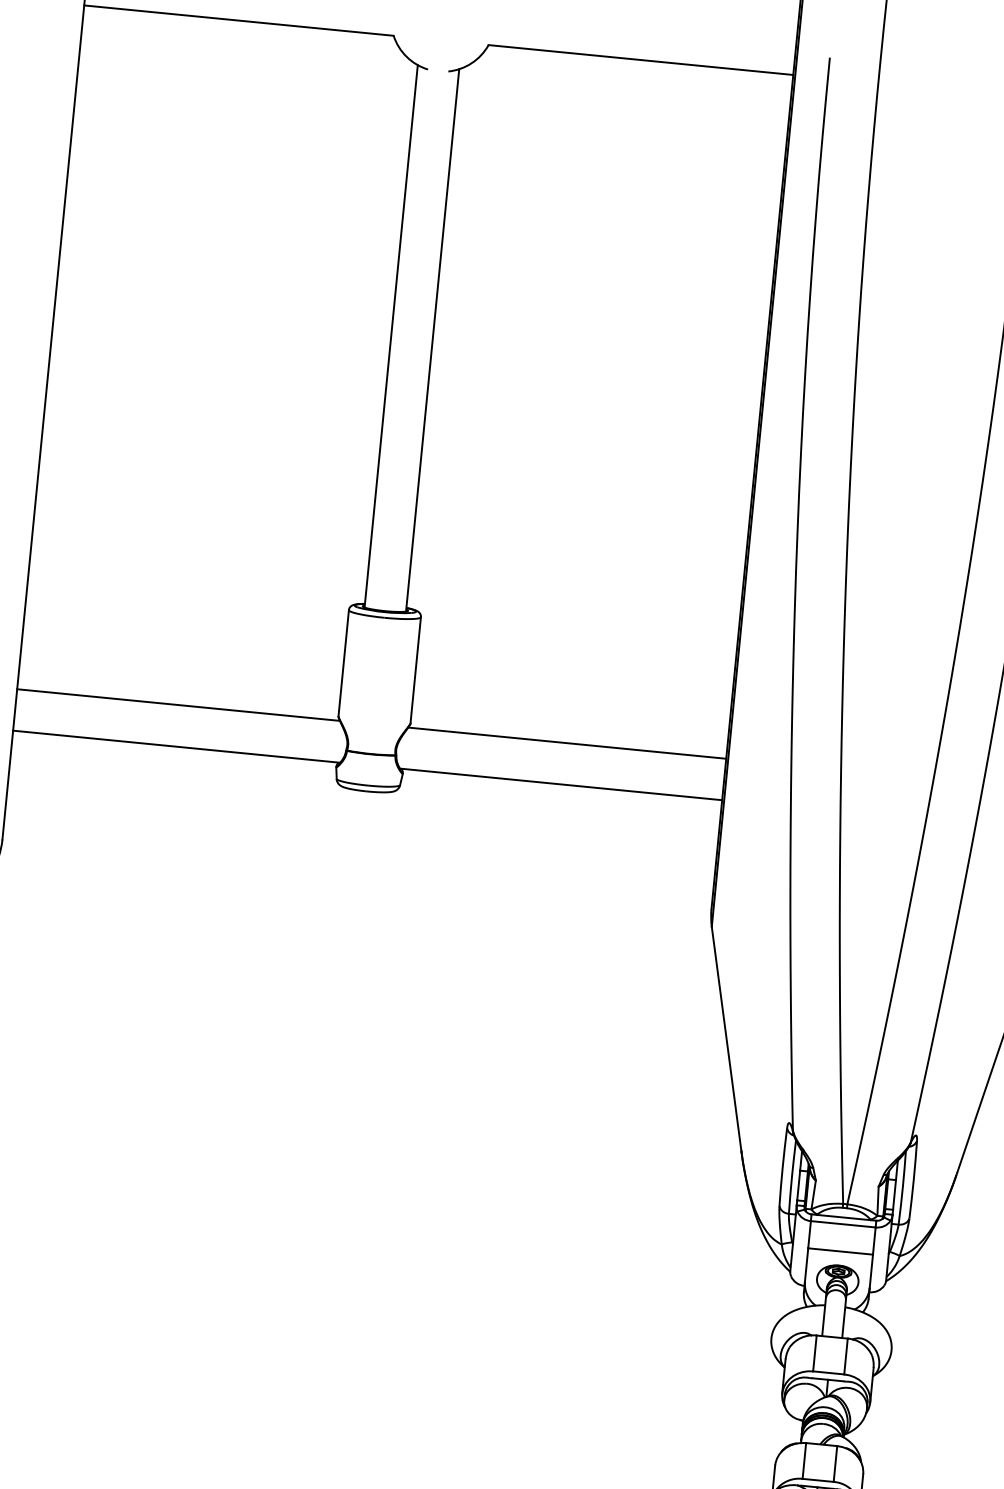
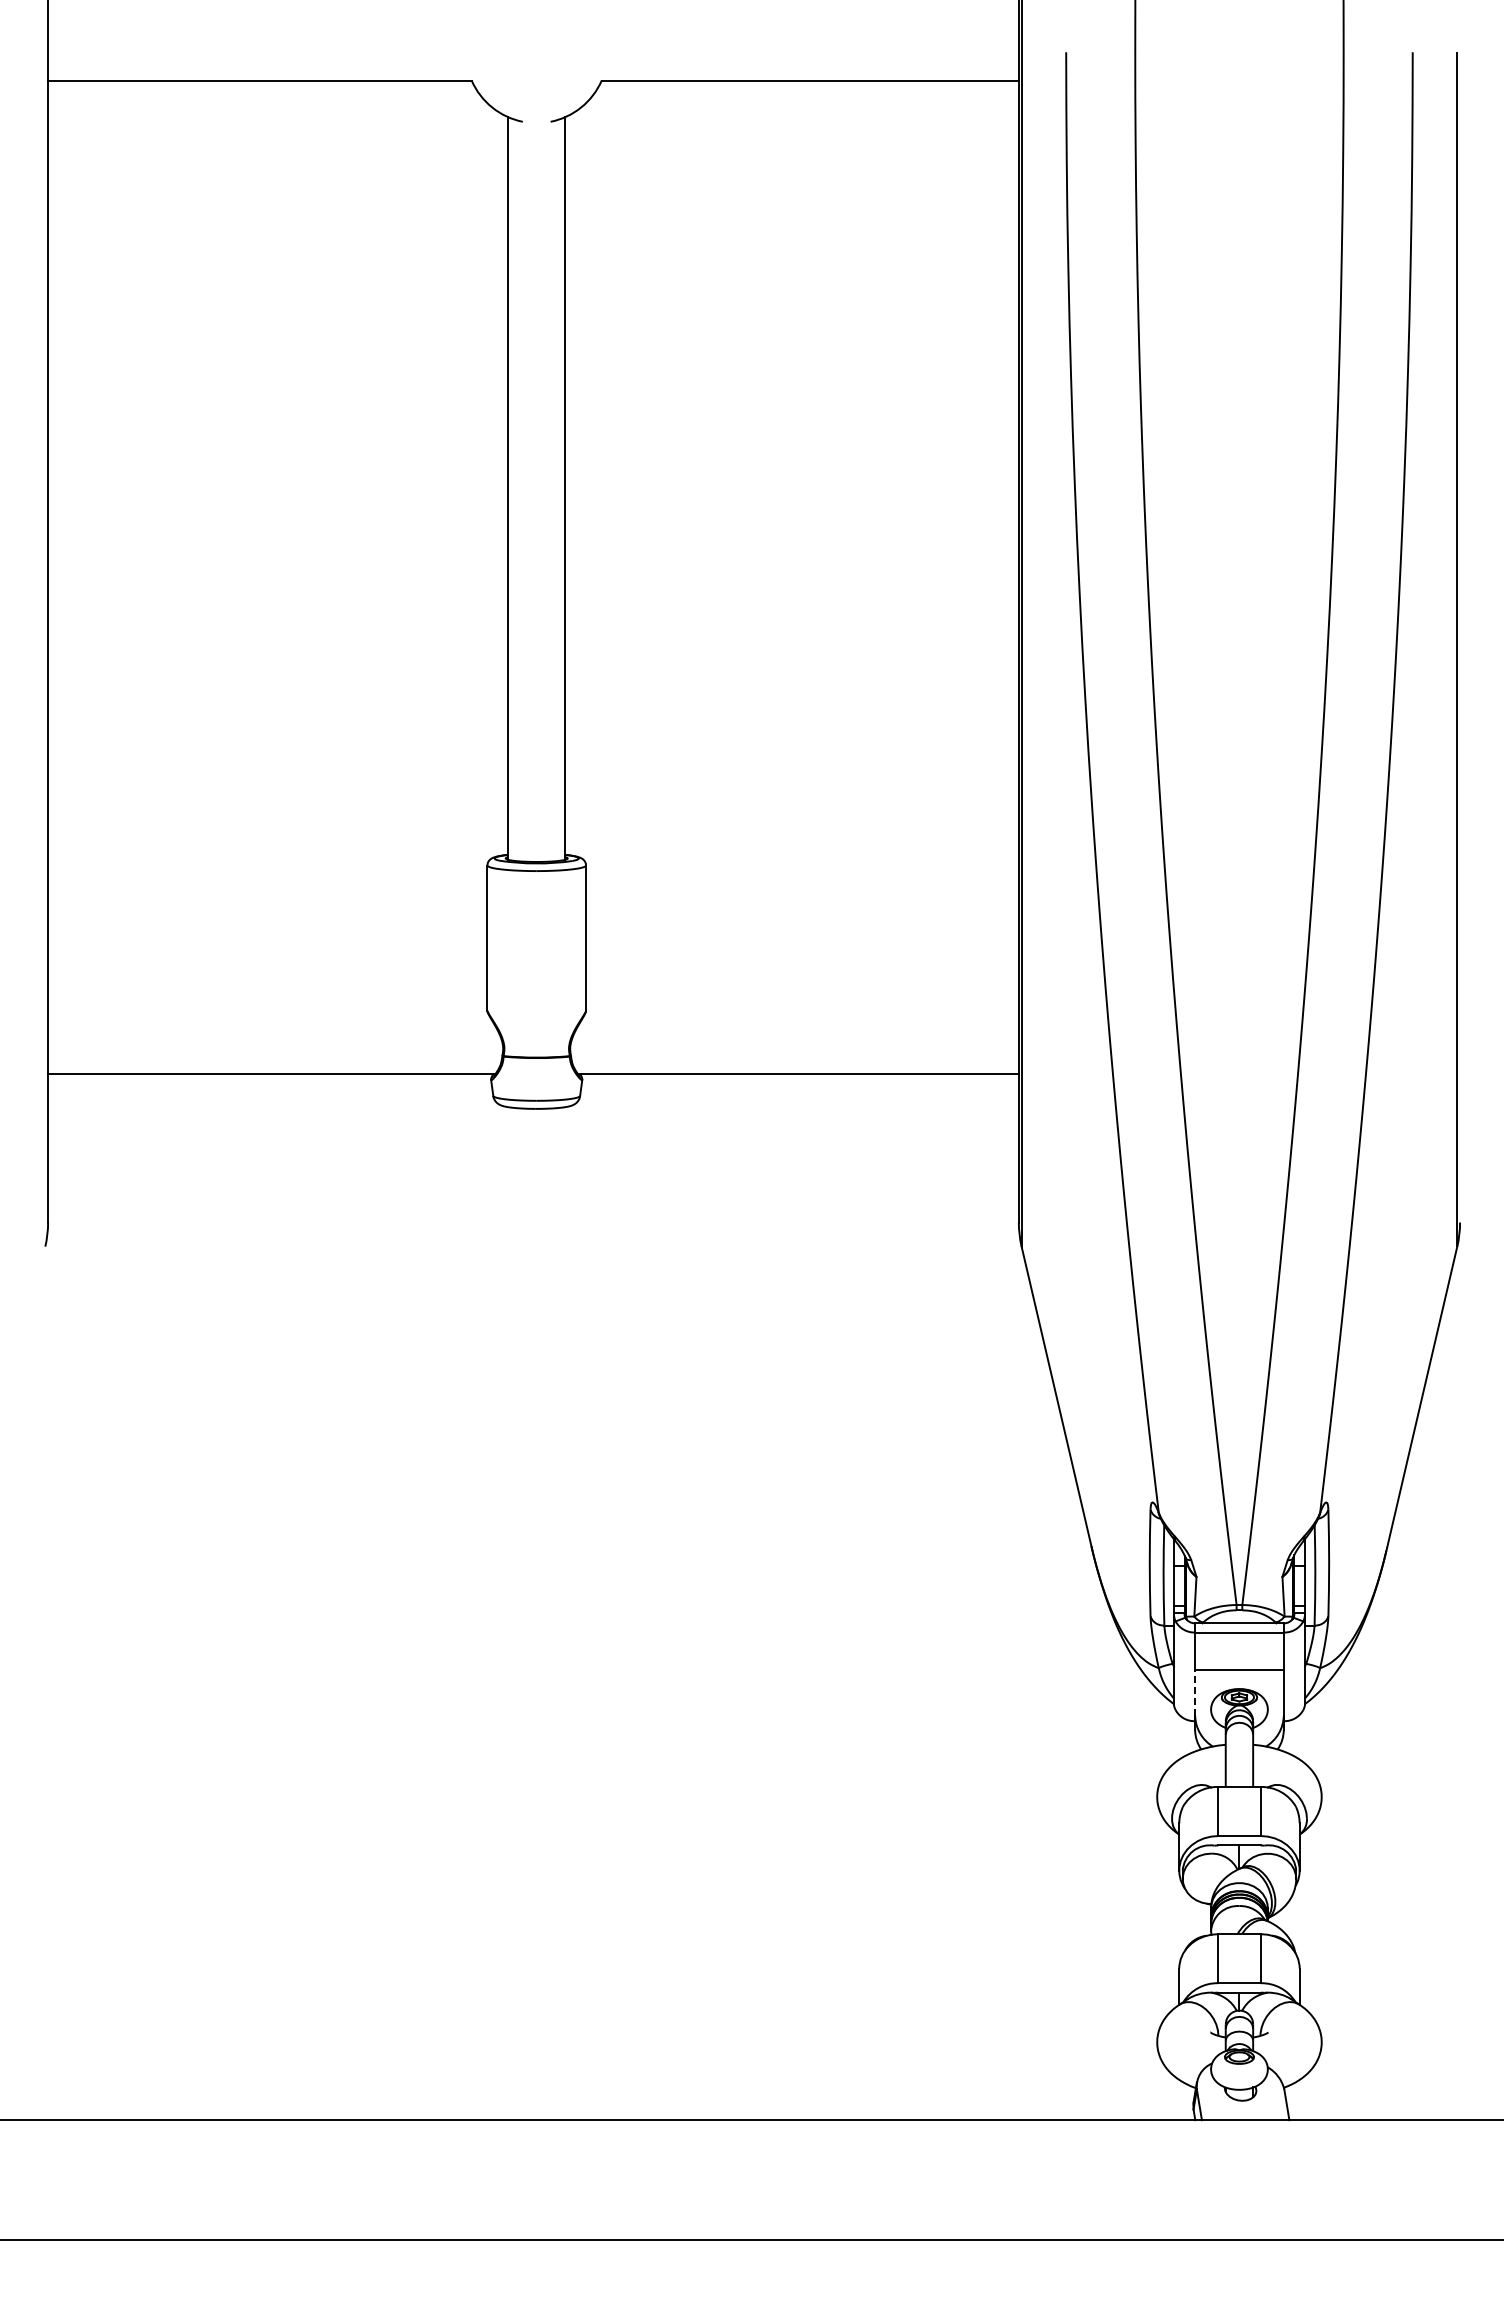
line: (178, 704) -> (268, 1016), removed
line: (566, 742) -> (800, 1016), removed
line: (806, 1264) -> (1195, 1692), solid -> dashed

